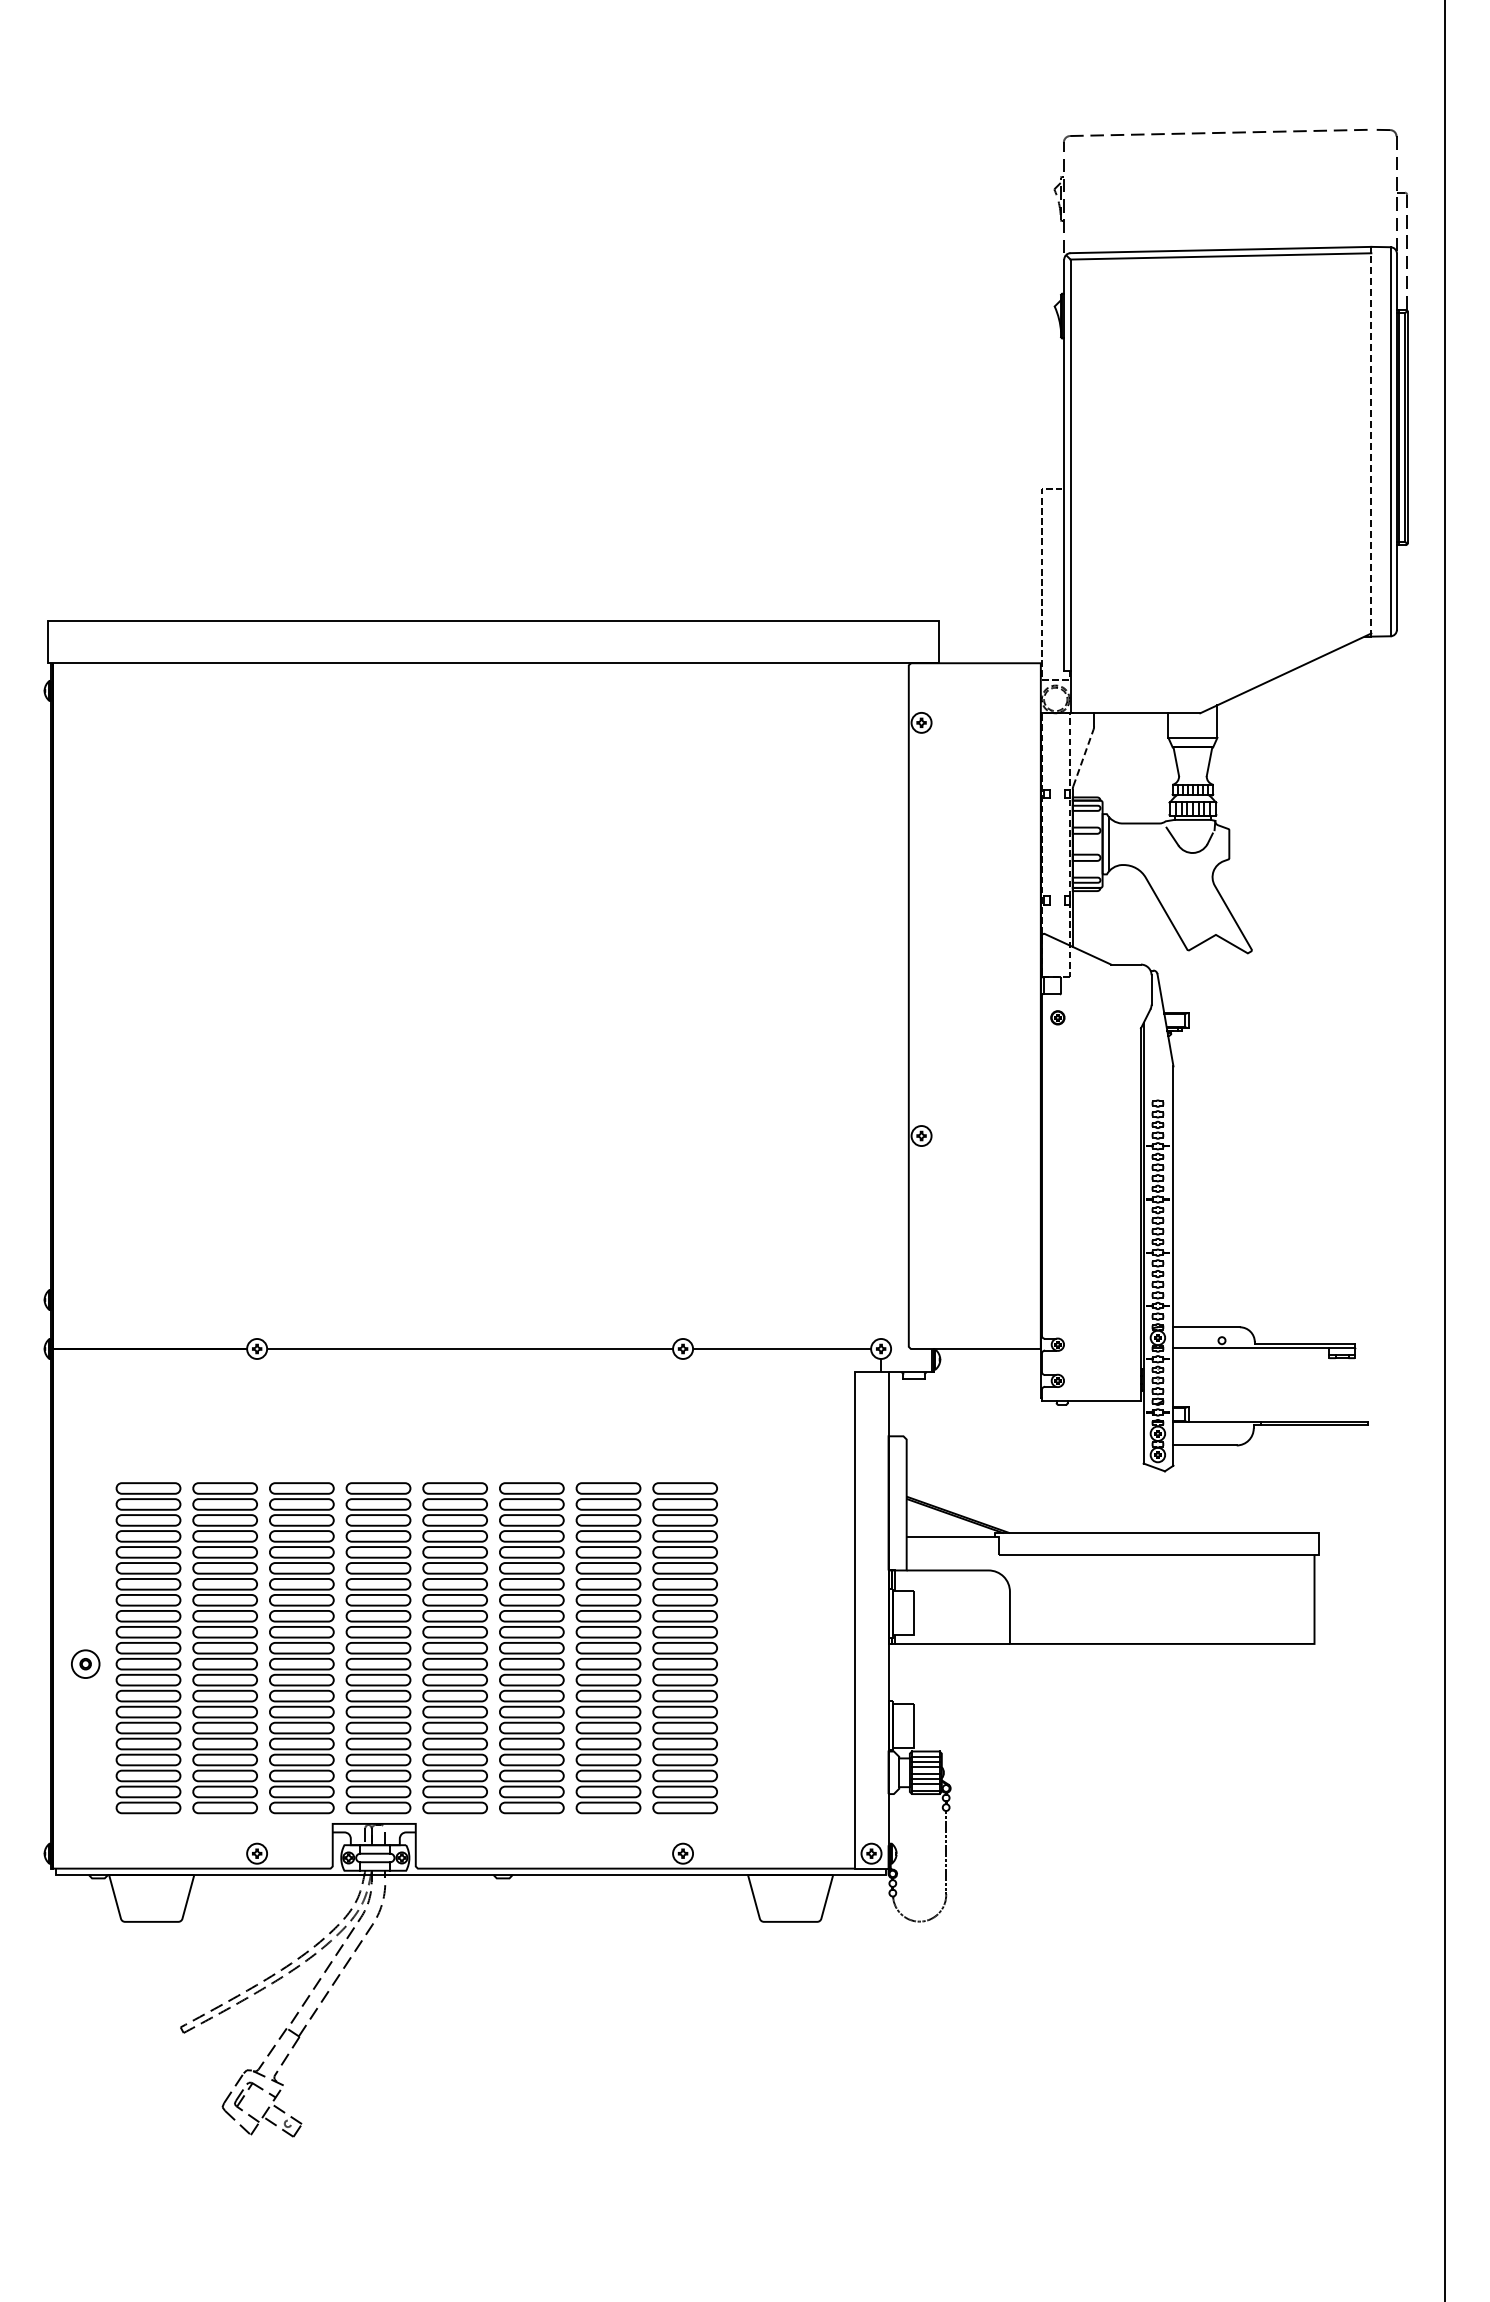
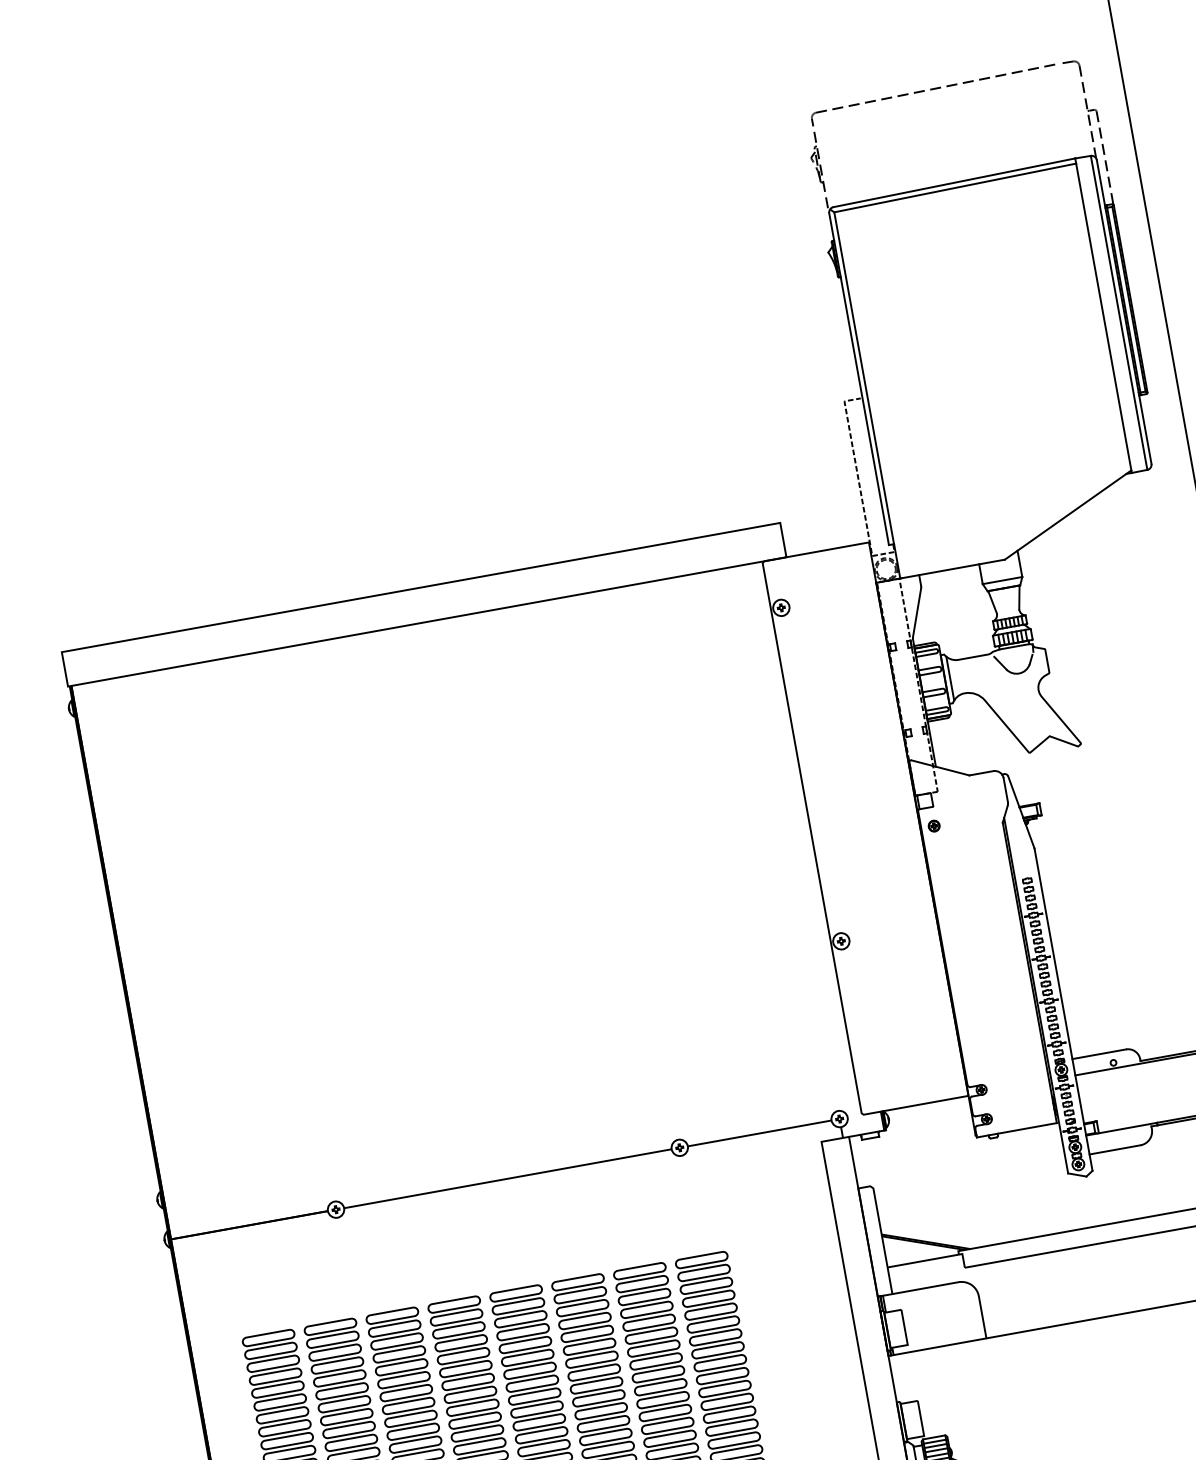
line: (1371, 444) -> (1104, 317), dashed -> solid
line: (1083, 758) -> (917, 613), dashed -> solid

